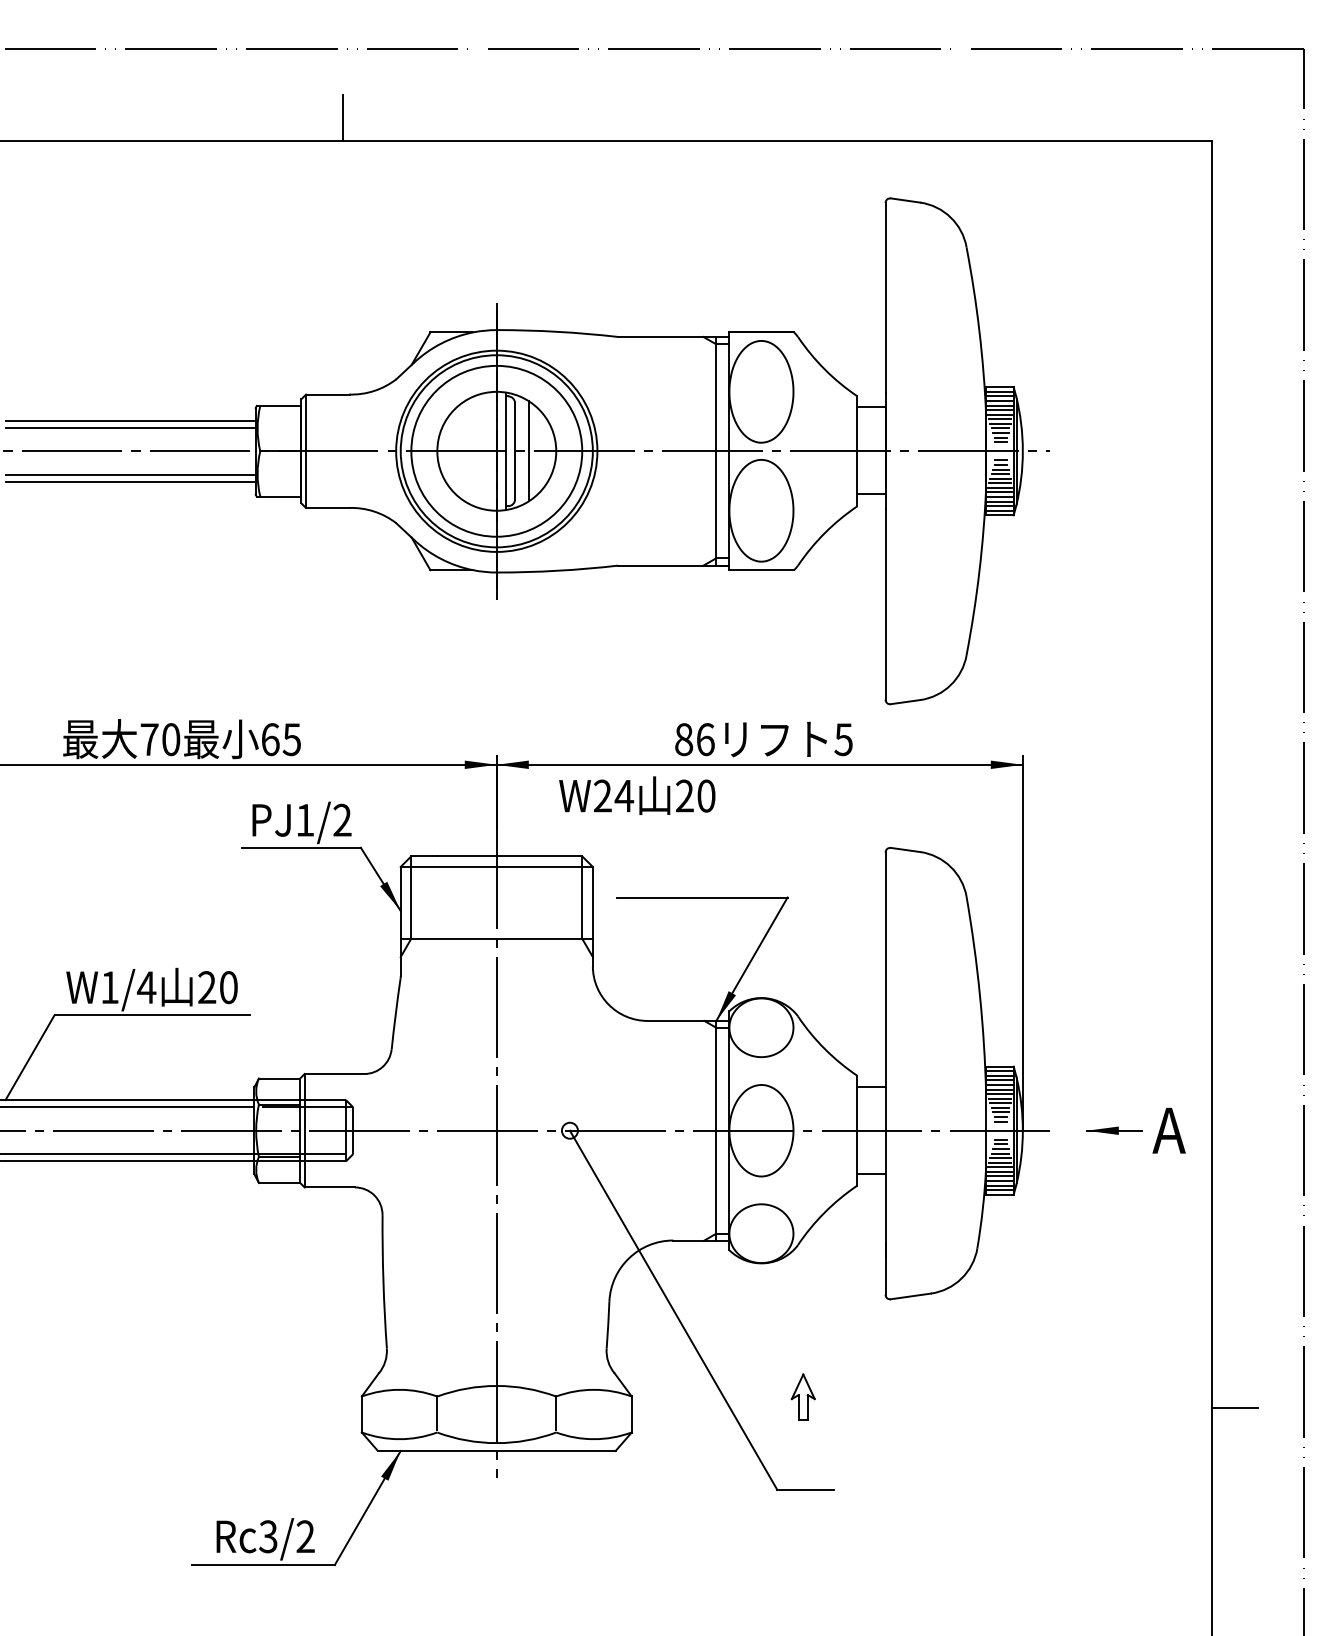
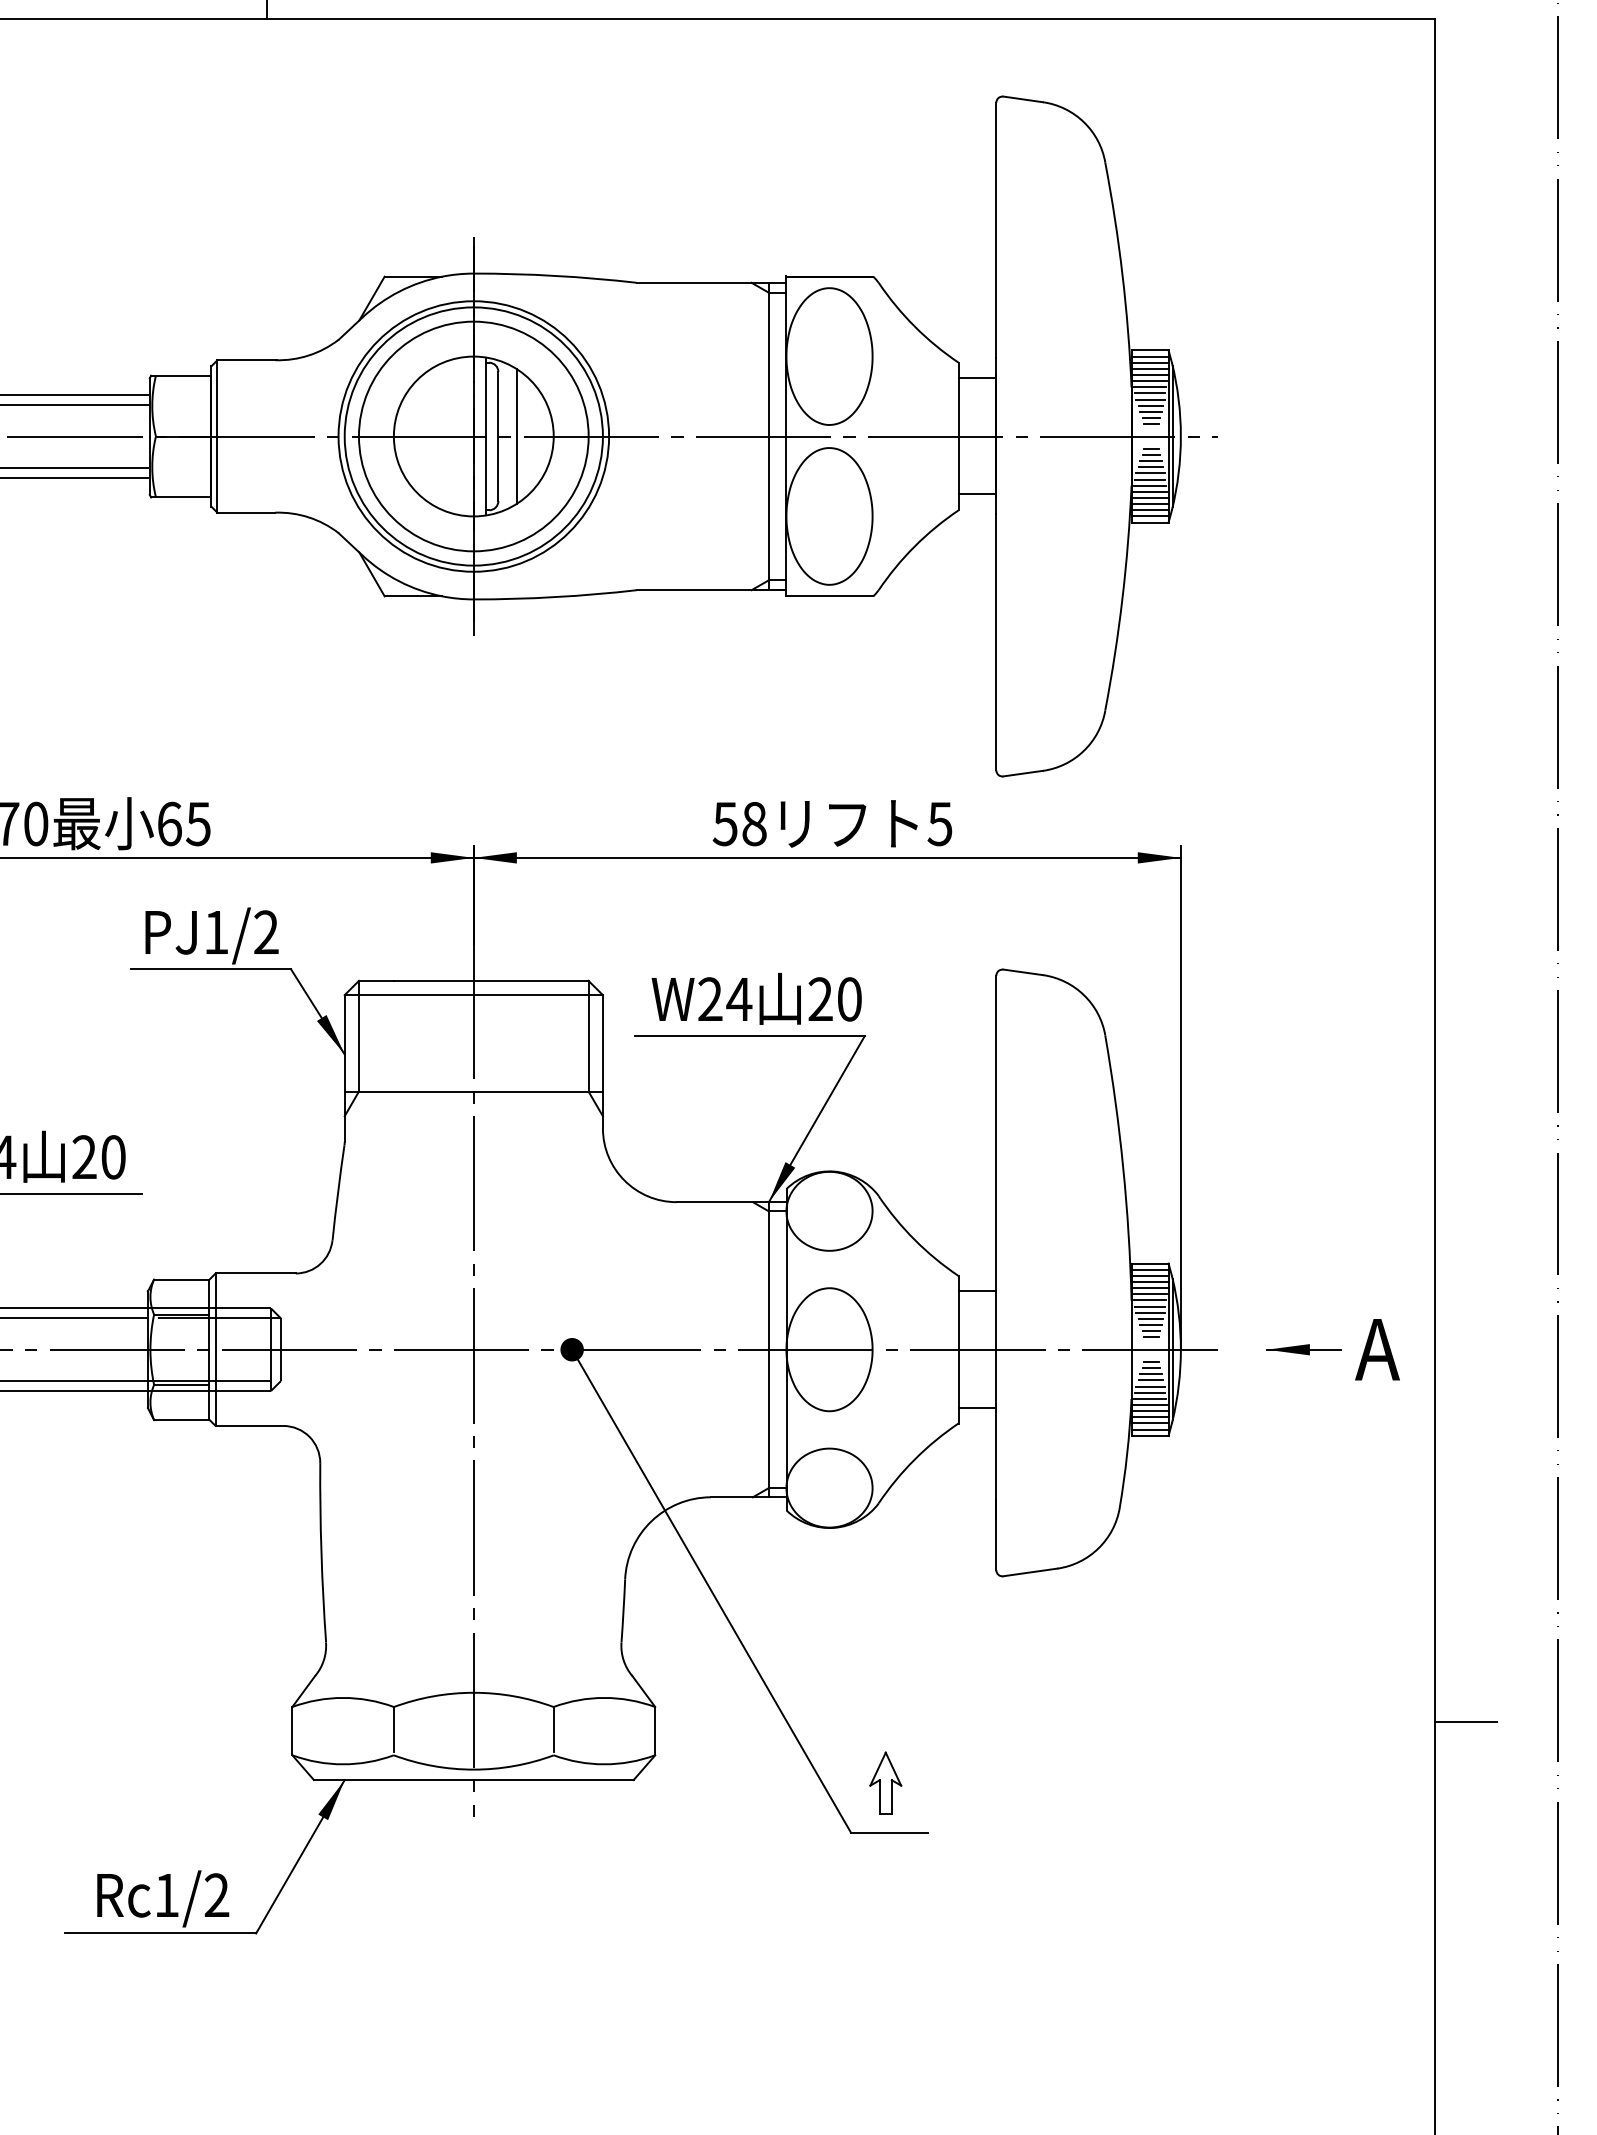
text: (694, 739) -> (739, 823), 86 -> 58
text: (637, 795) -> (757, 998), moved
fill: (569, 1130) -> (571, 1349), added
part: (802, 1396) -> (884, 1782), moved
text: (268, 1536) -> (166, 1895), Rc3/2 -> Rc1/2

